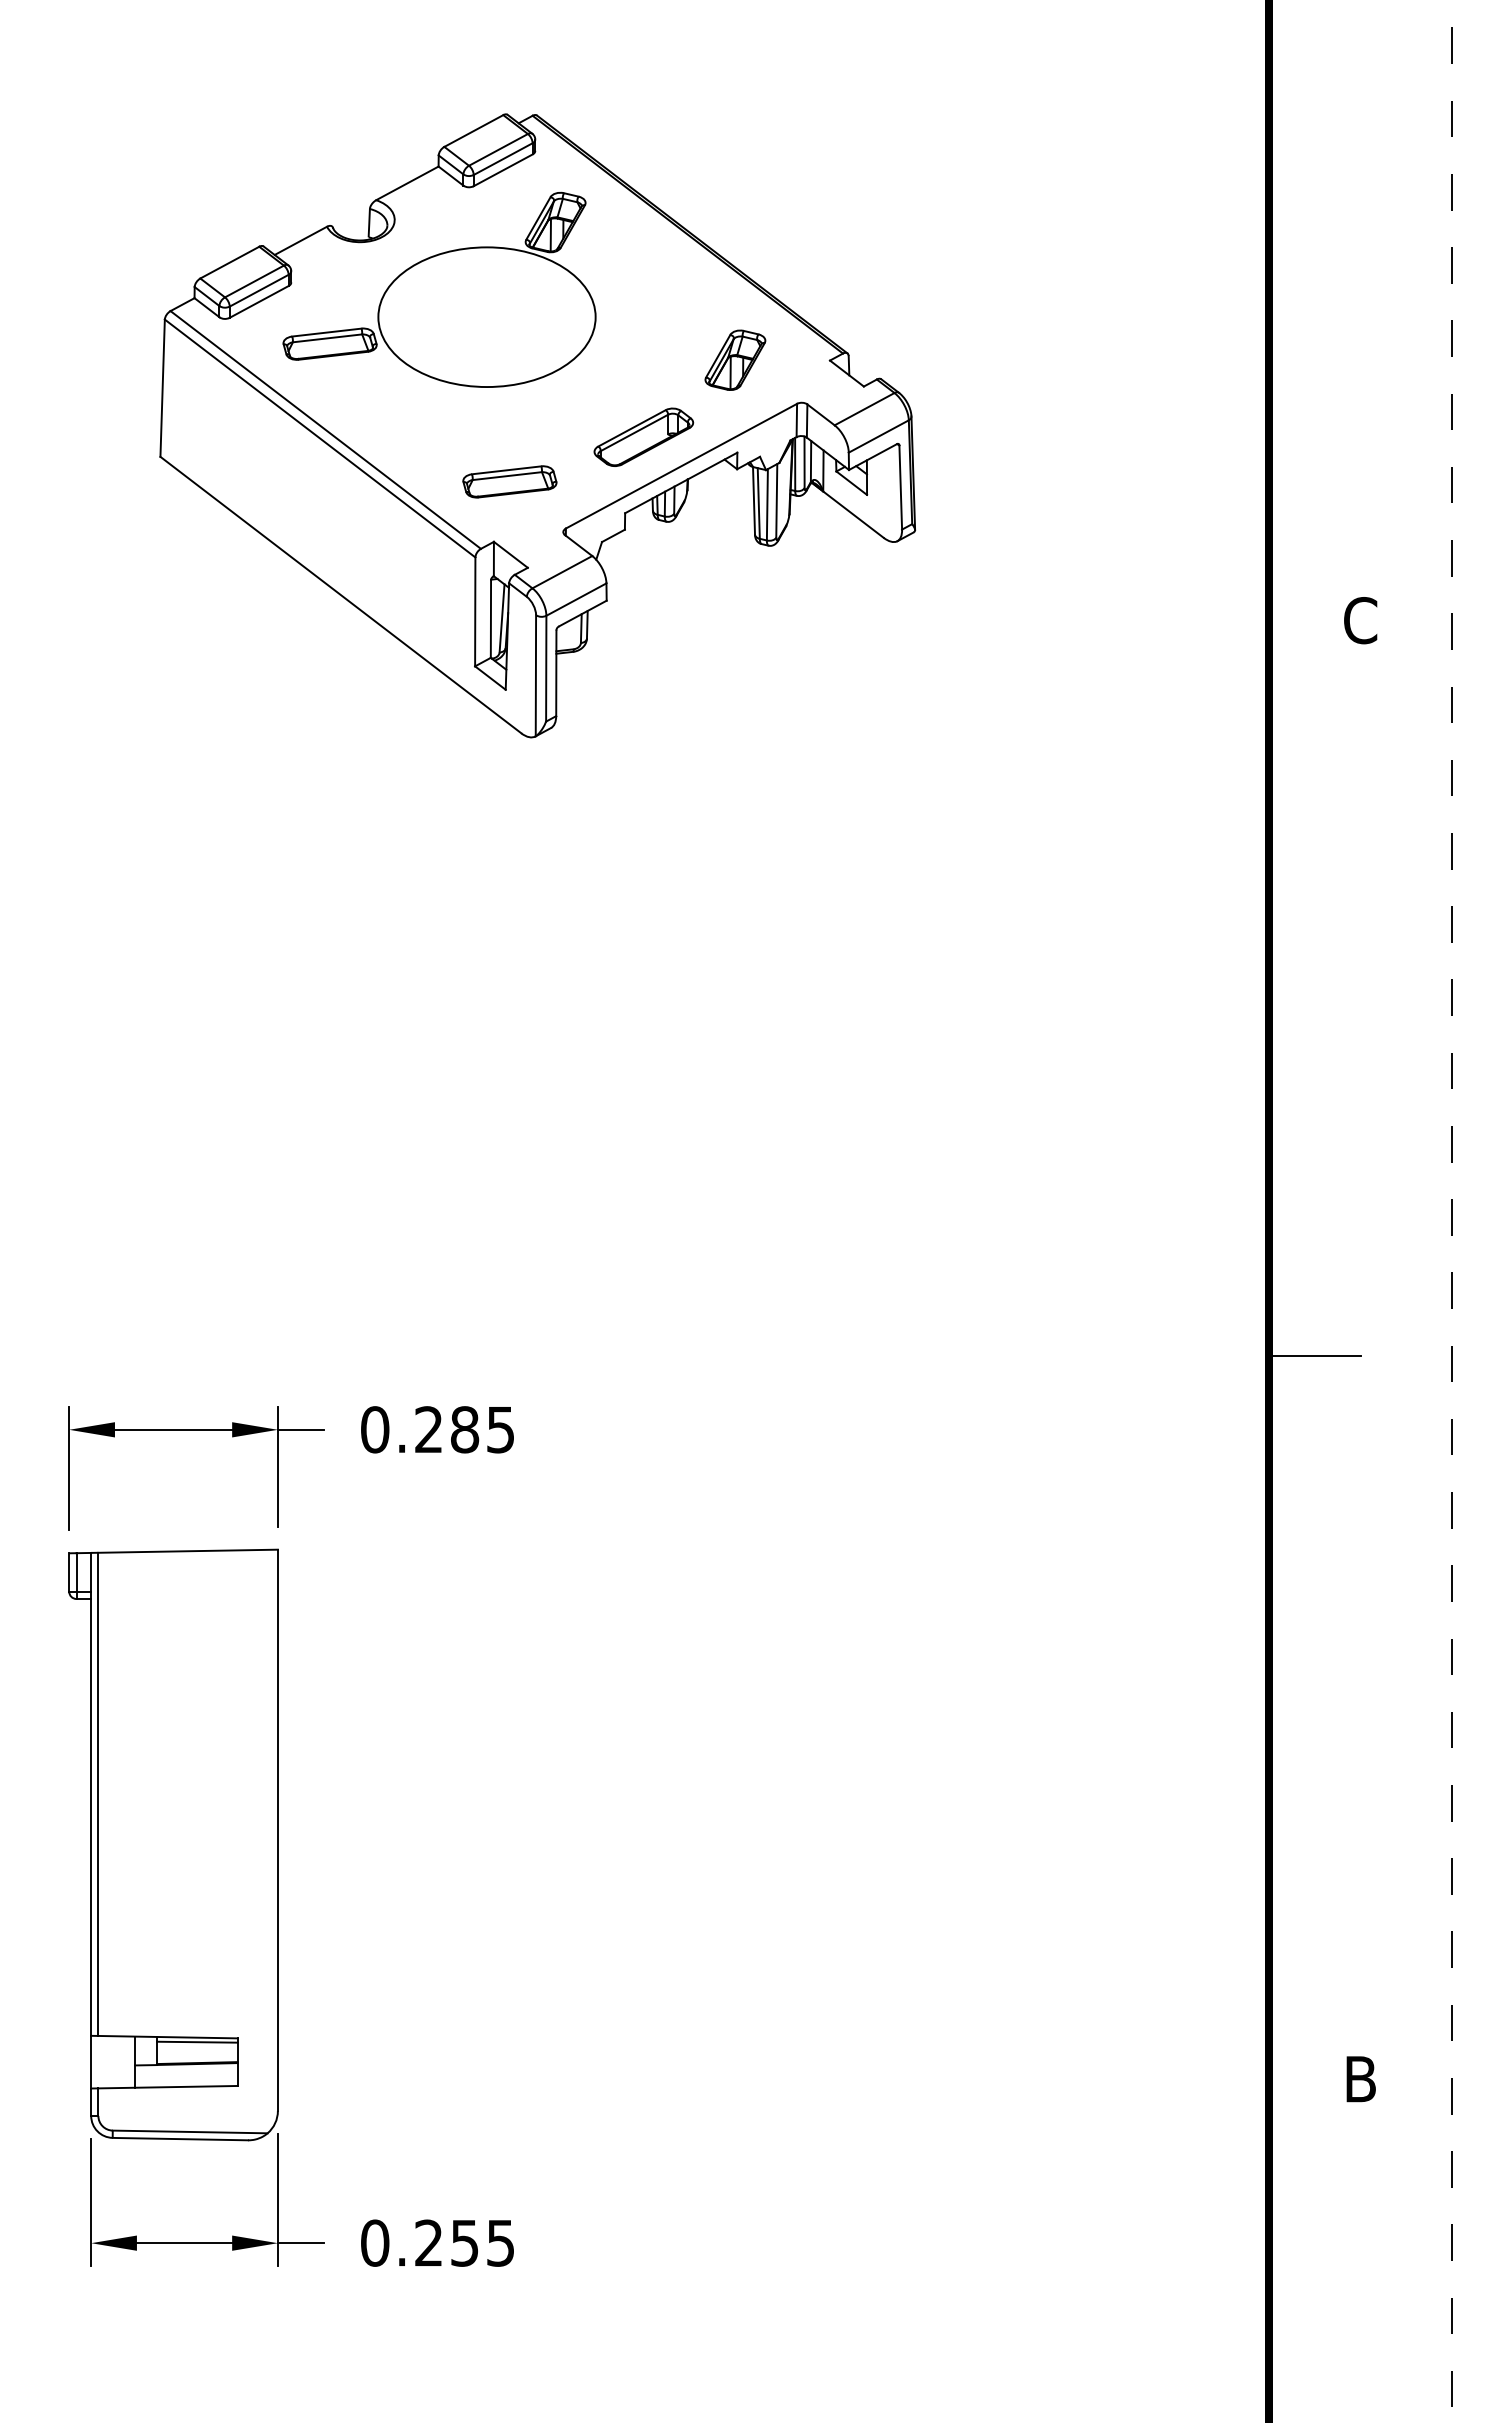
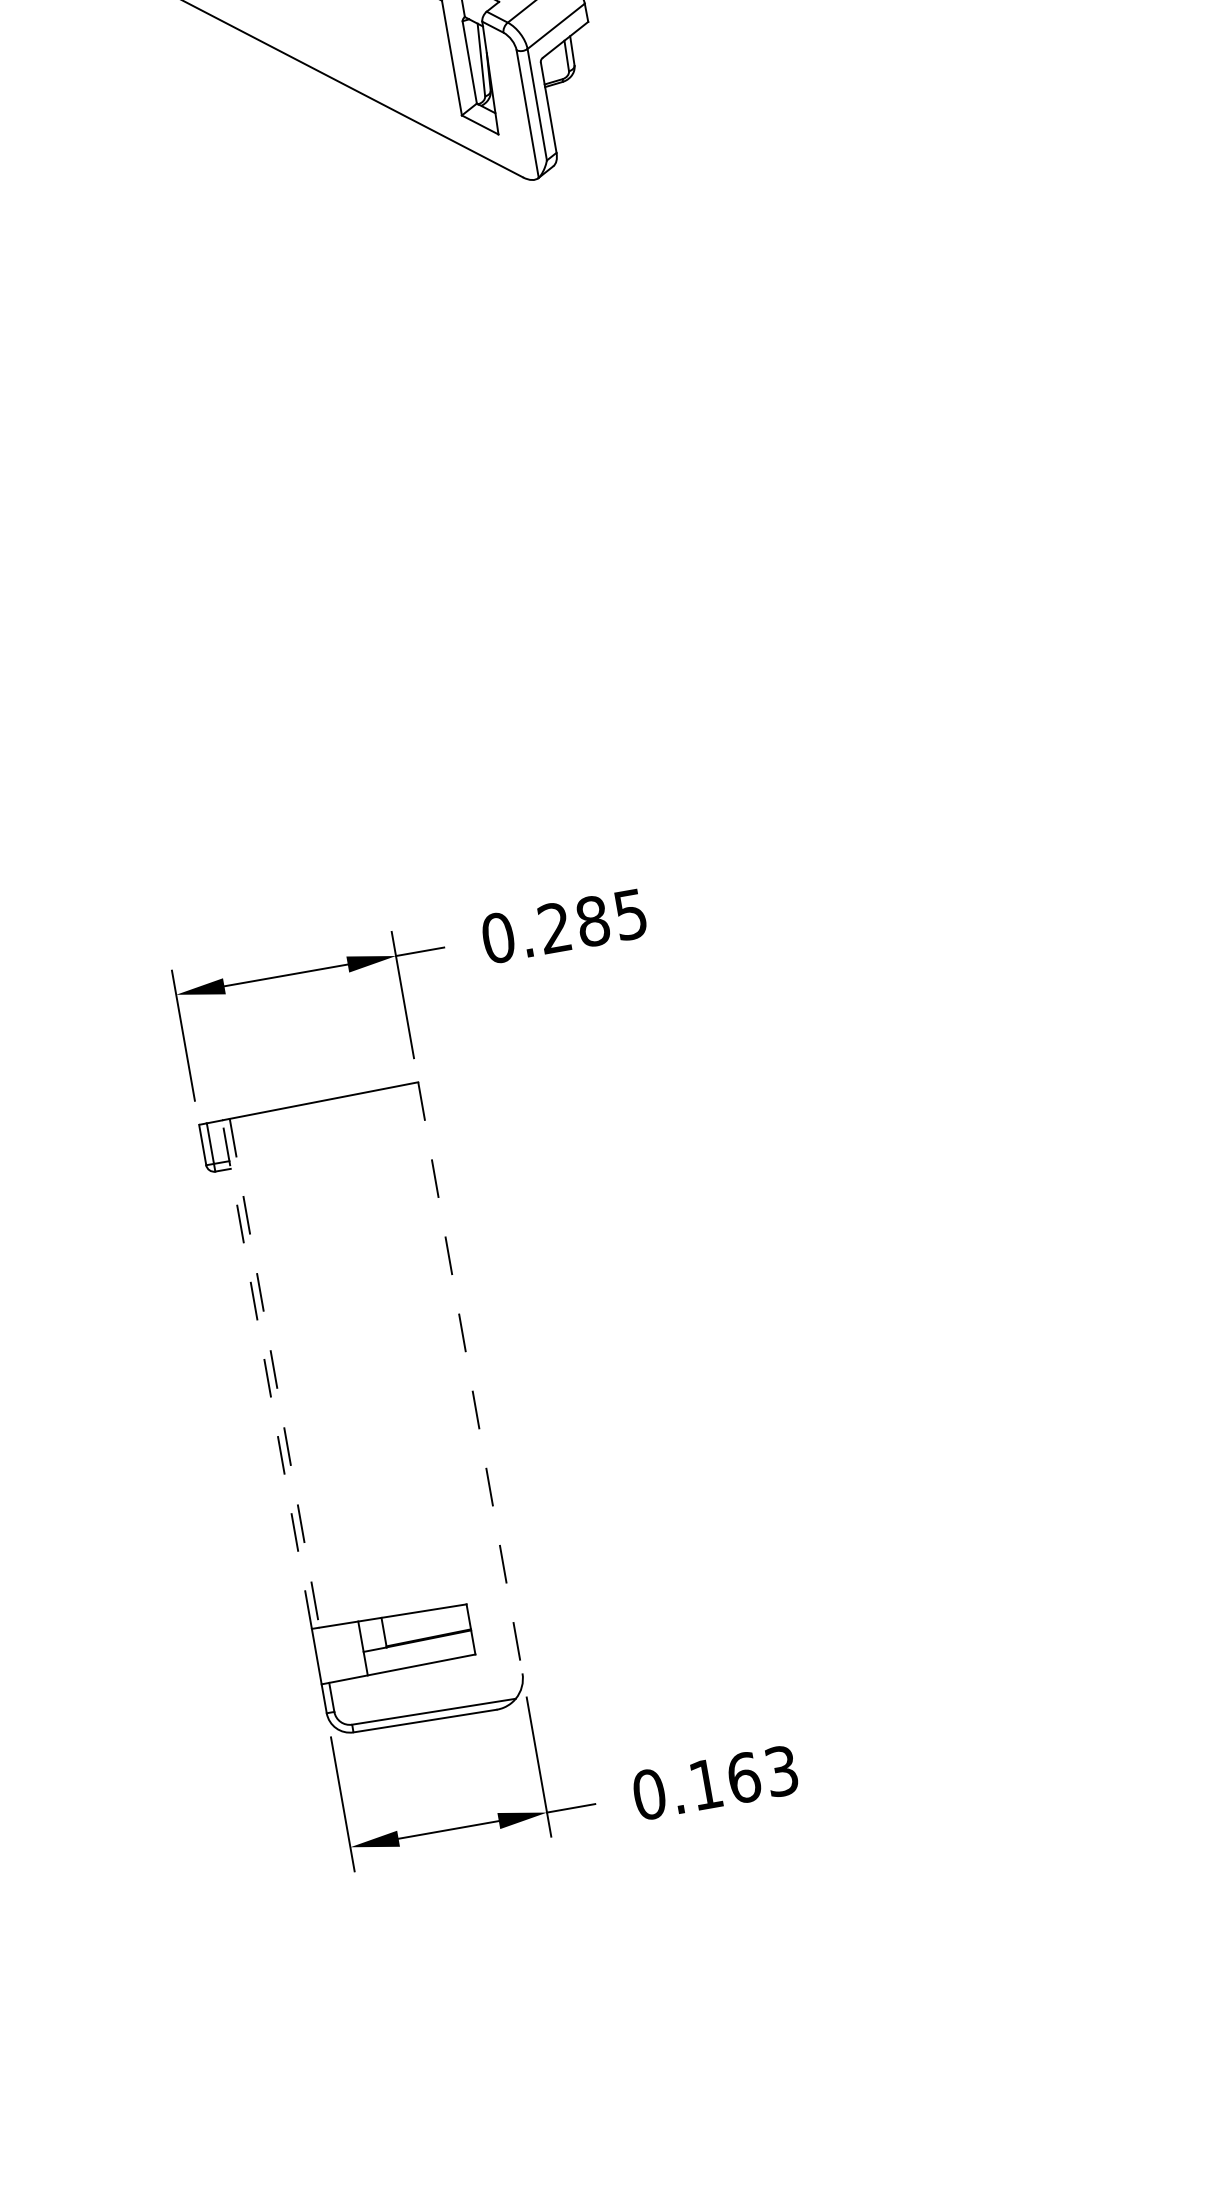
line: (91, 1793) -> (267, 1373), solid -> dashed
line: (98, 1794) -> (274, 1373), solid -> dashed
line: (277, 1830) -> (469, 1378), solid -> dashed
line: (197, 2041) -> (424, 1615), removed
text: (464, 2242) -> (743, 1777), 0.255 -> 0.163

